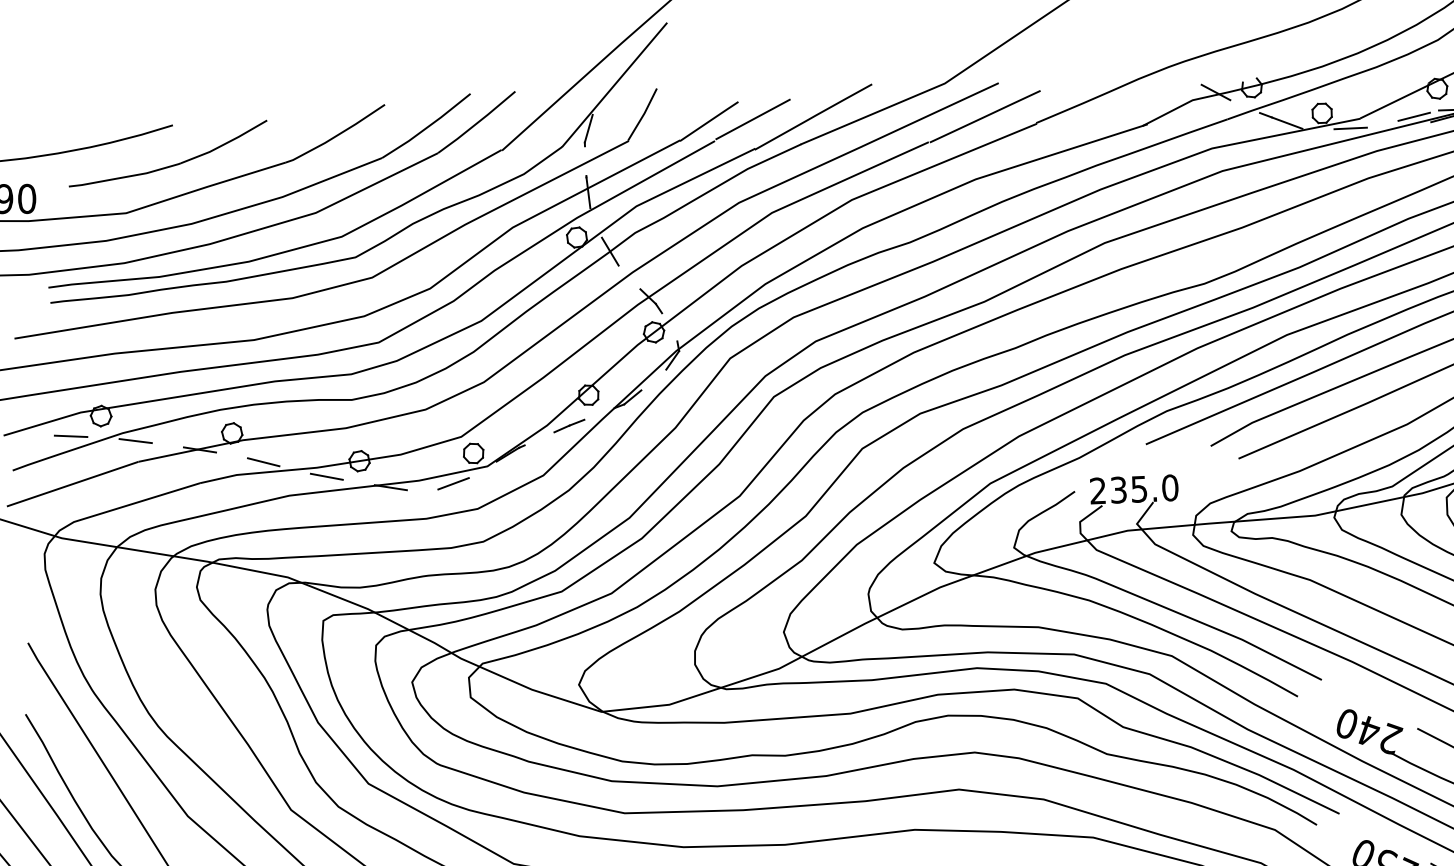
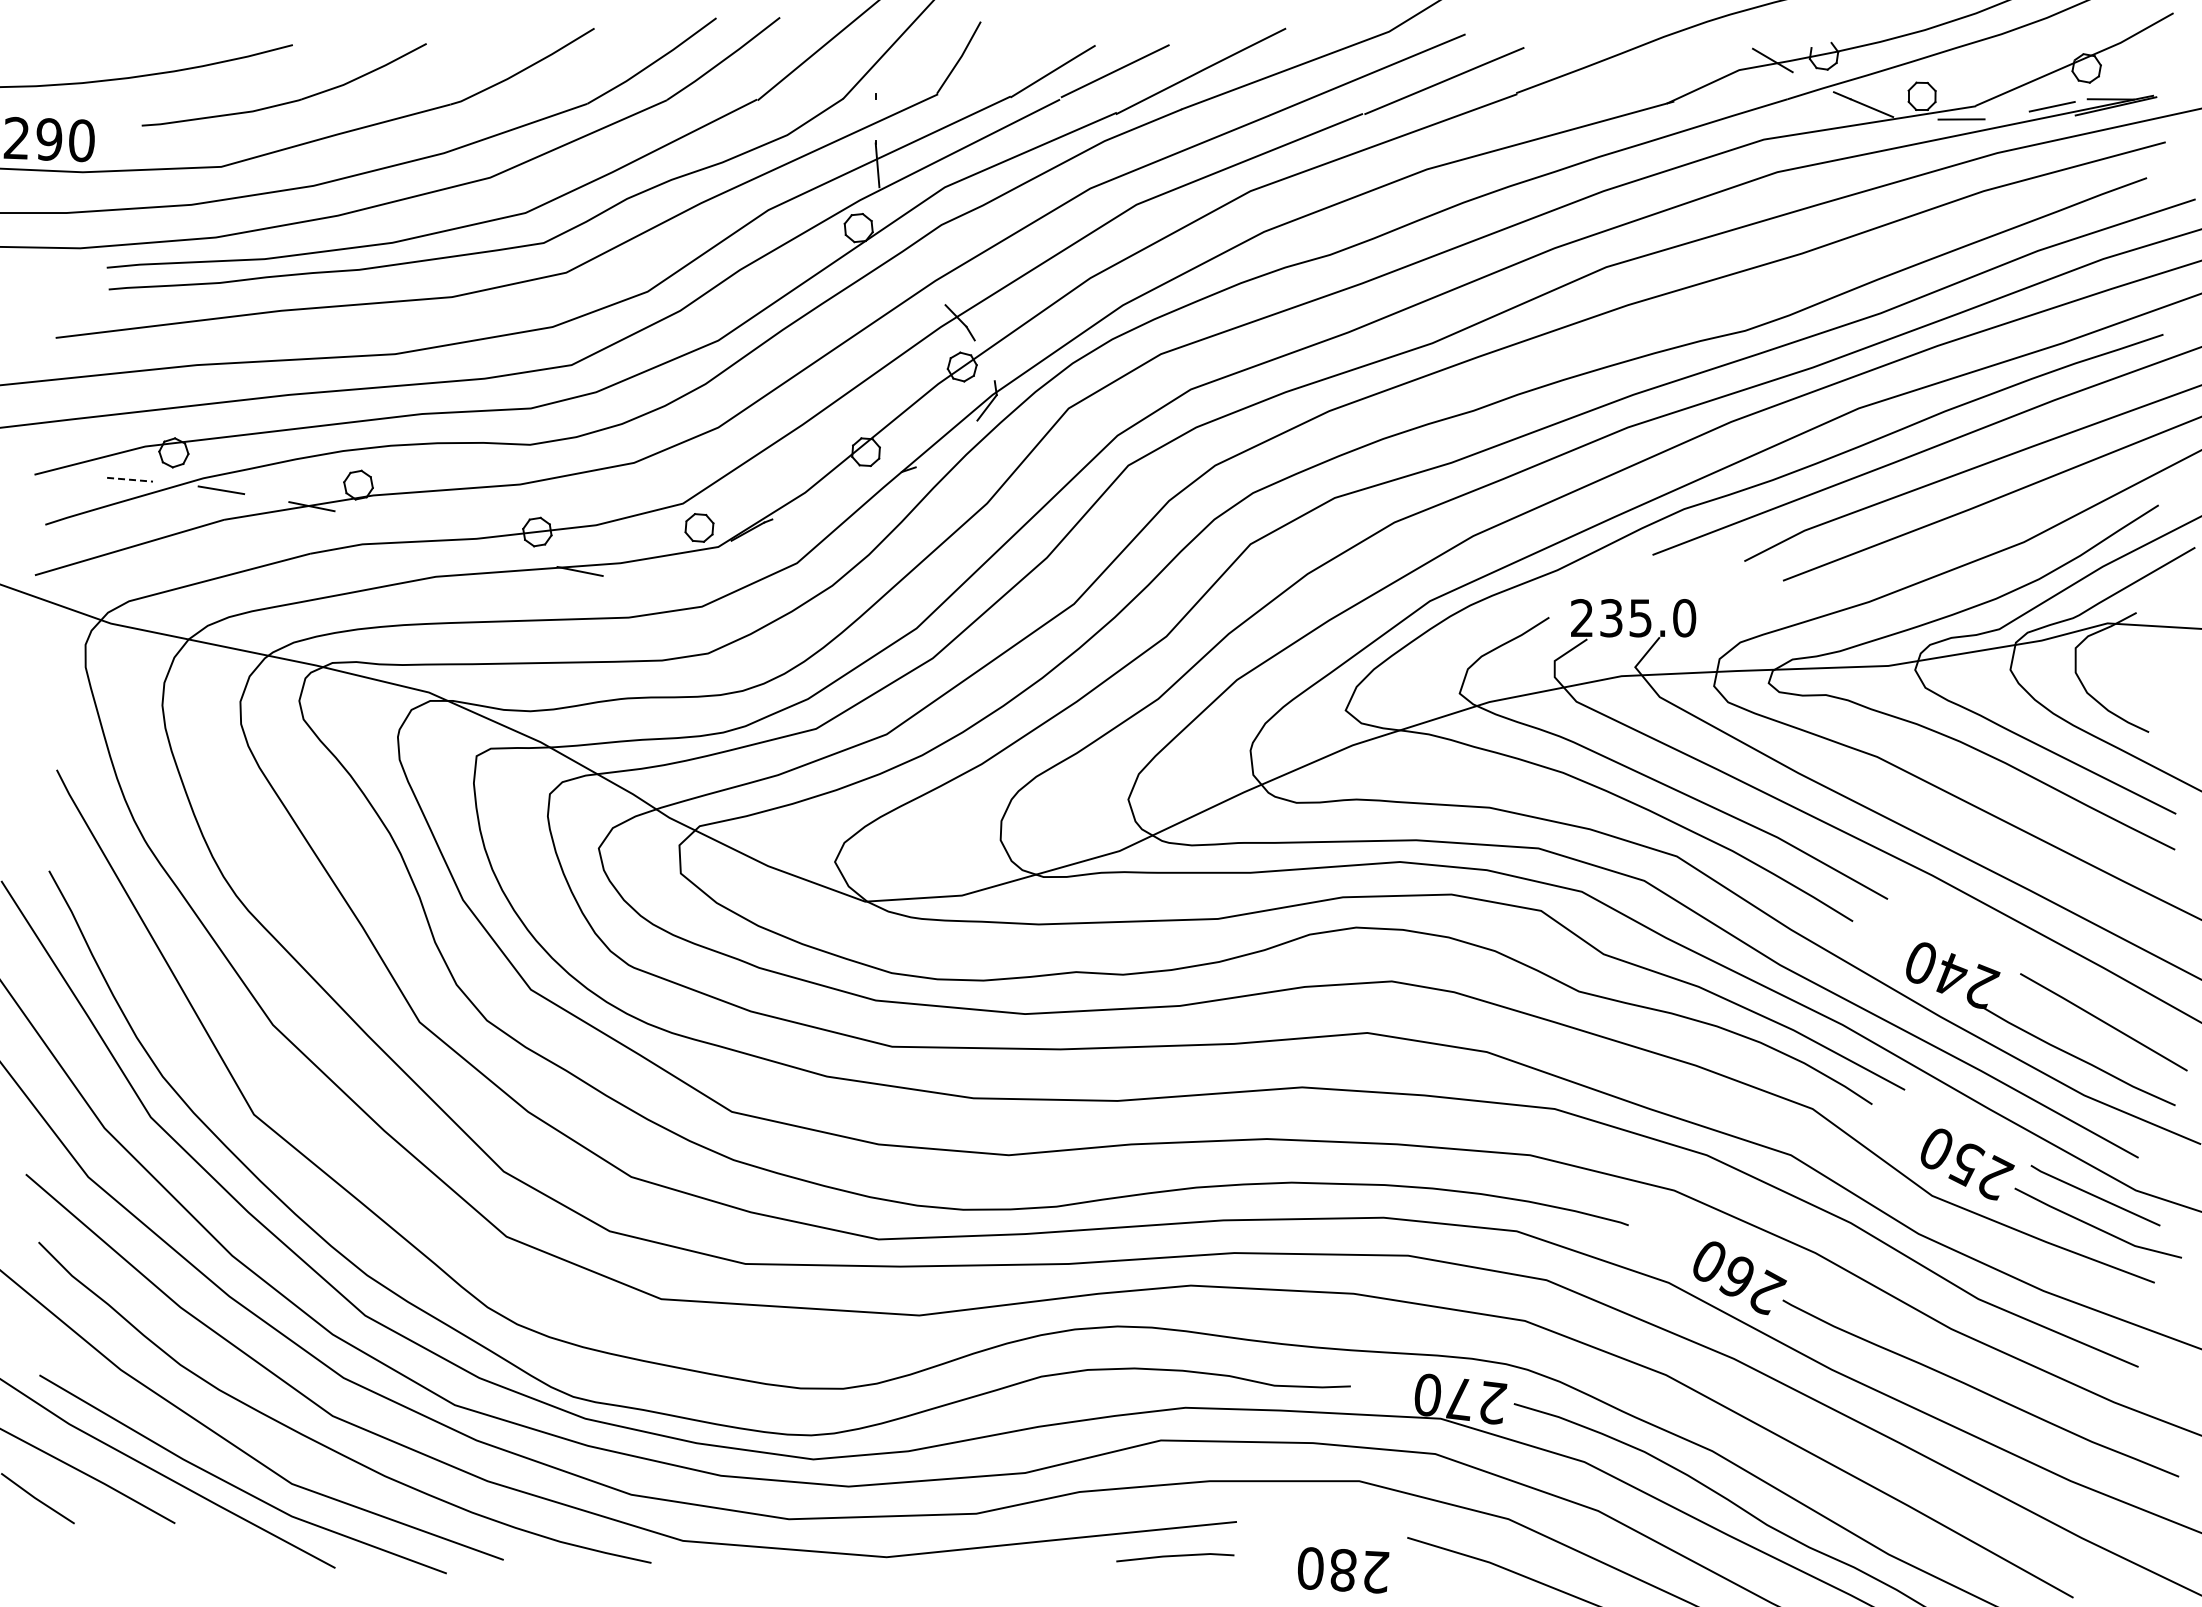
line: (588, 128) -> (881, 74), removed
line: (610, 251) -> (905, 249), removed
line: (632, 397) -> (927, 457), removed
line: (569, 425) -> (836, 494), removed
line: (71, 436) -> (130, 479), solid -> dashed
line: (263, 461) -> (401, 527), removed
line: (326, 476) -> (489, 552), removed
line: (453, 483) -> (669, 569), removed

